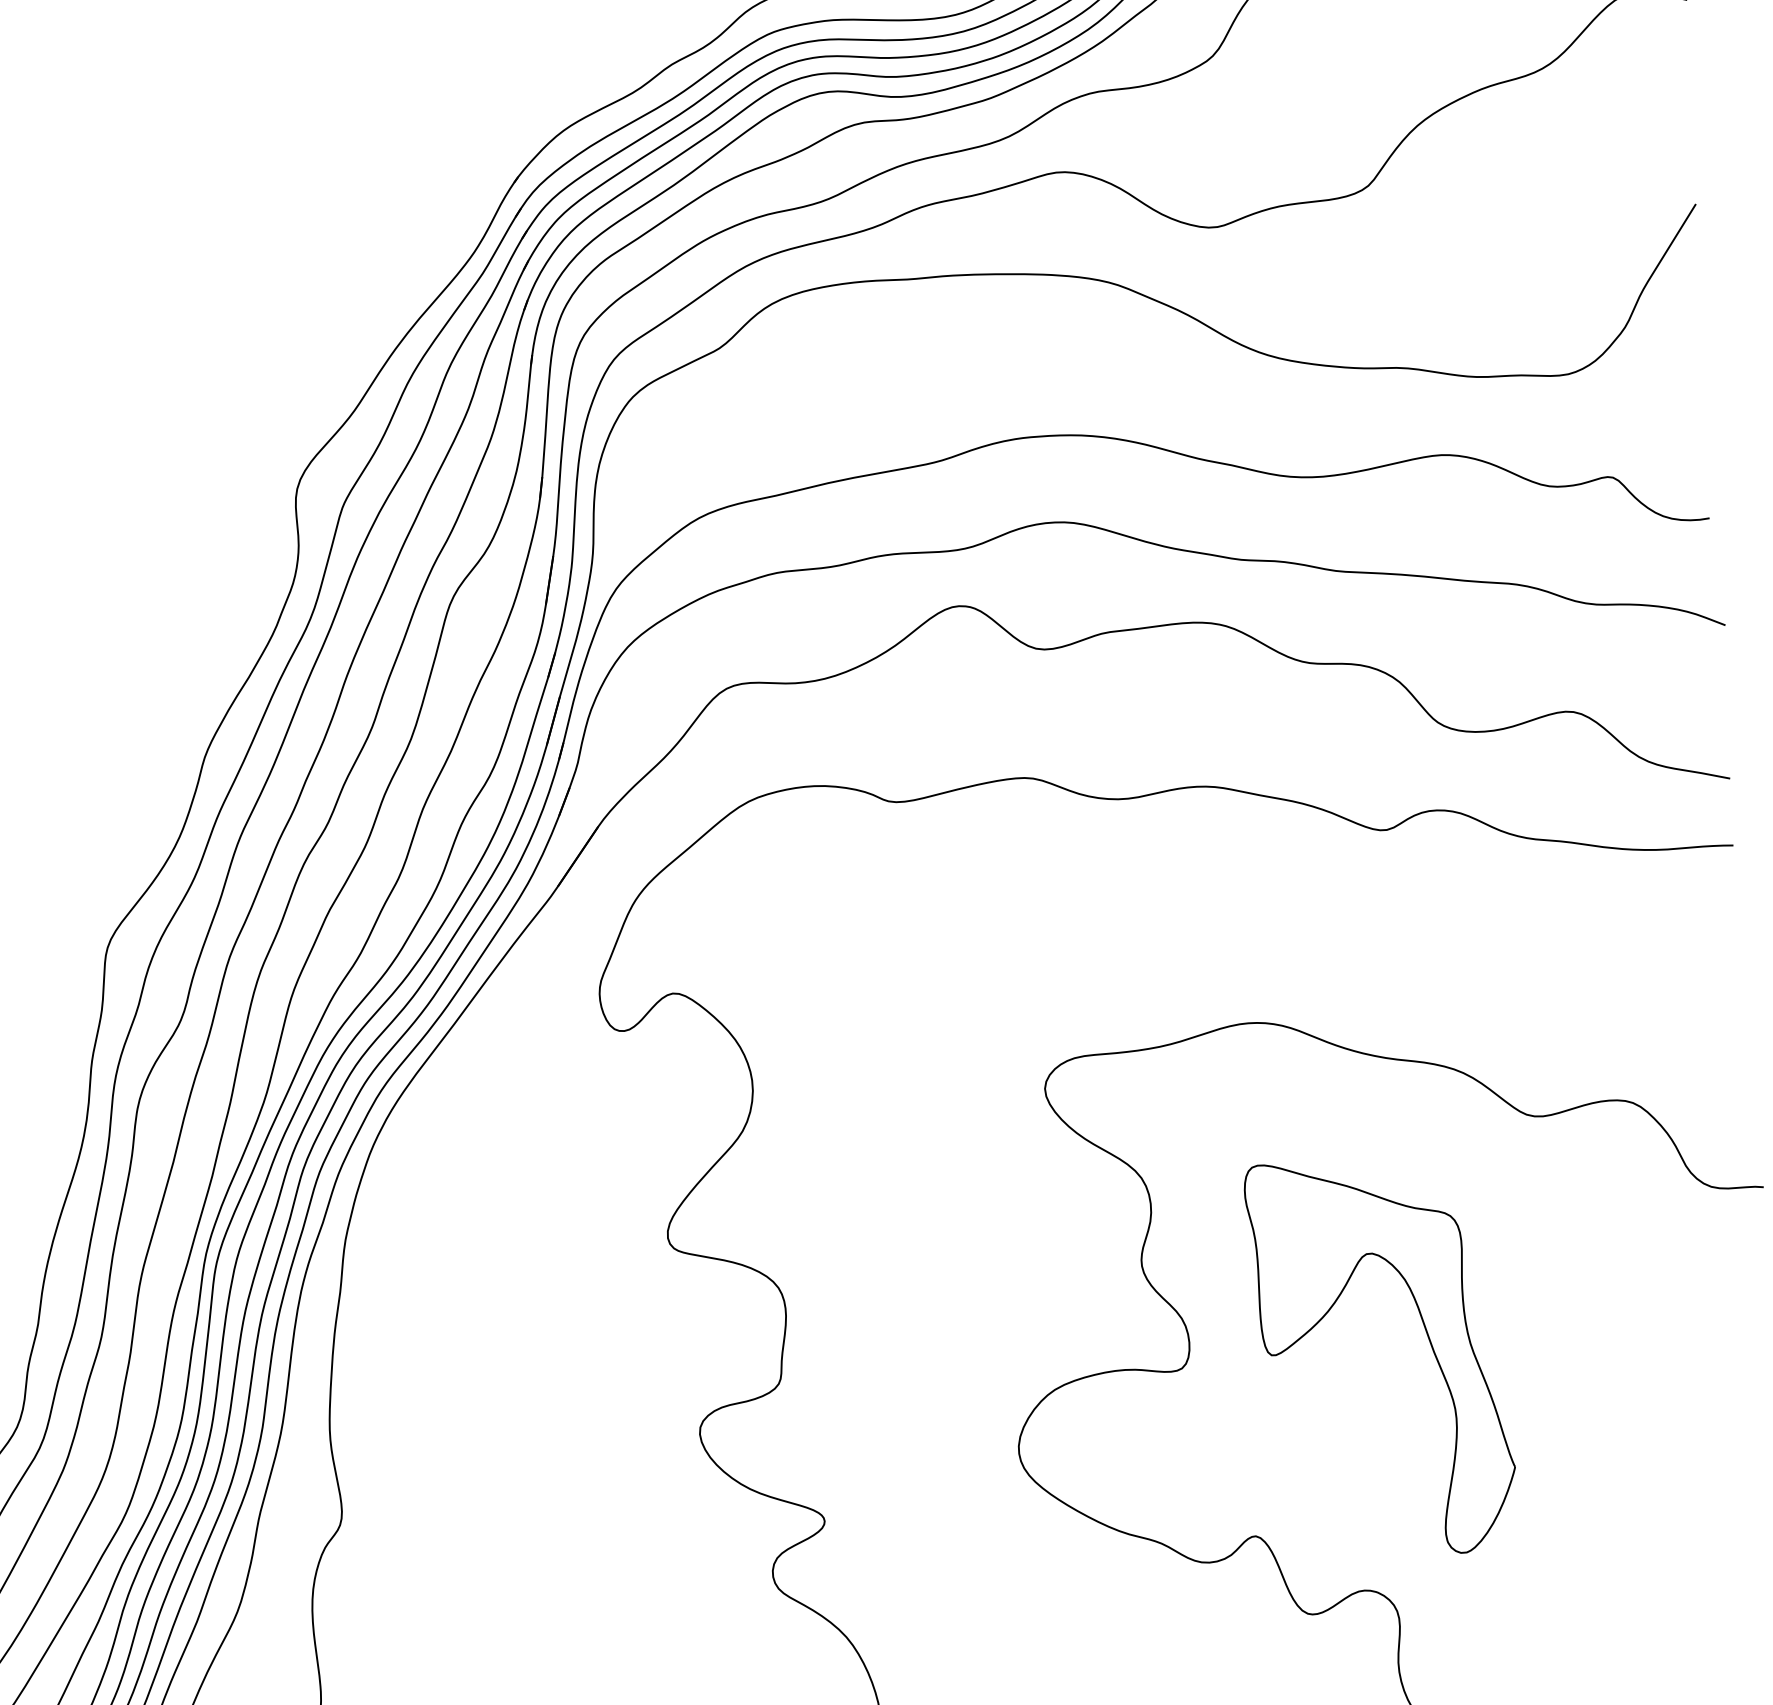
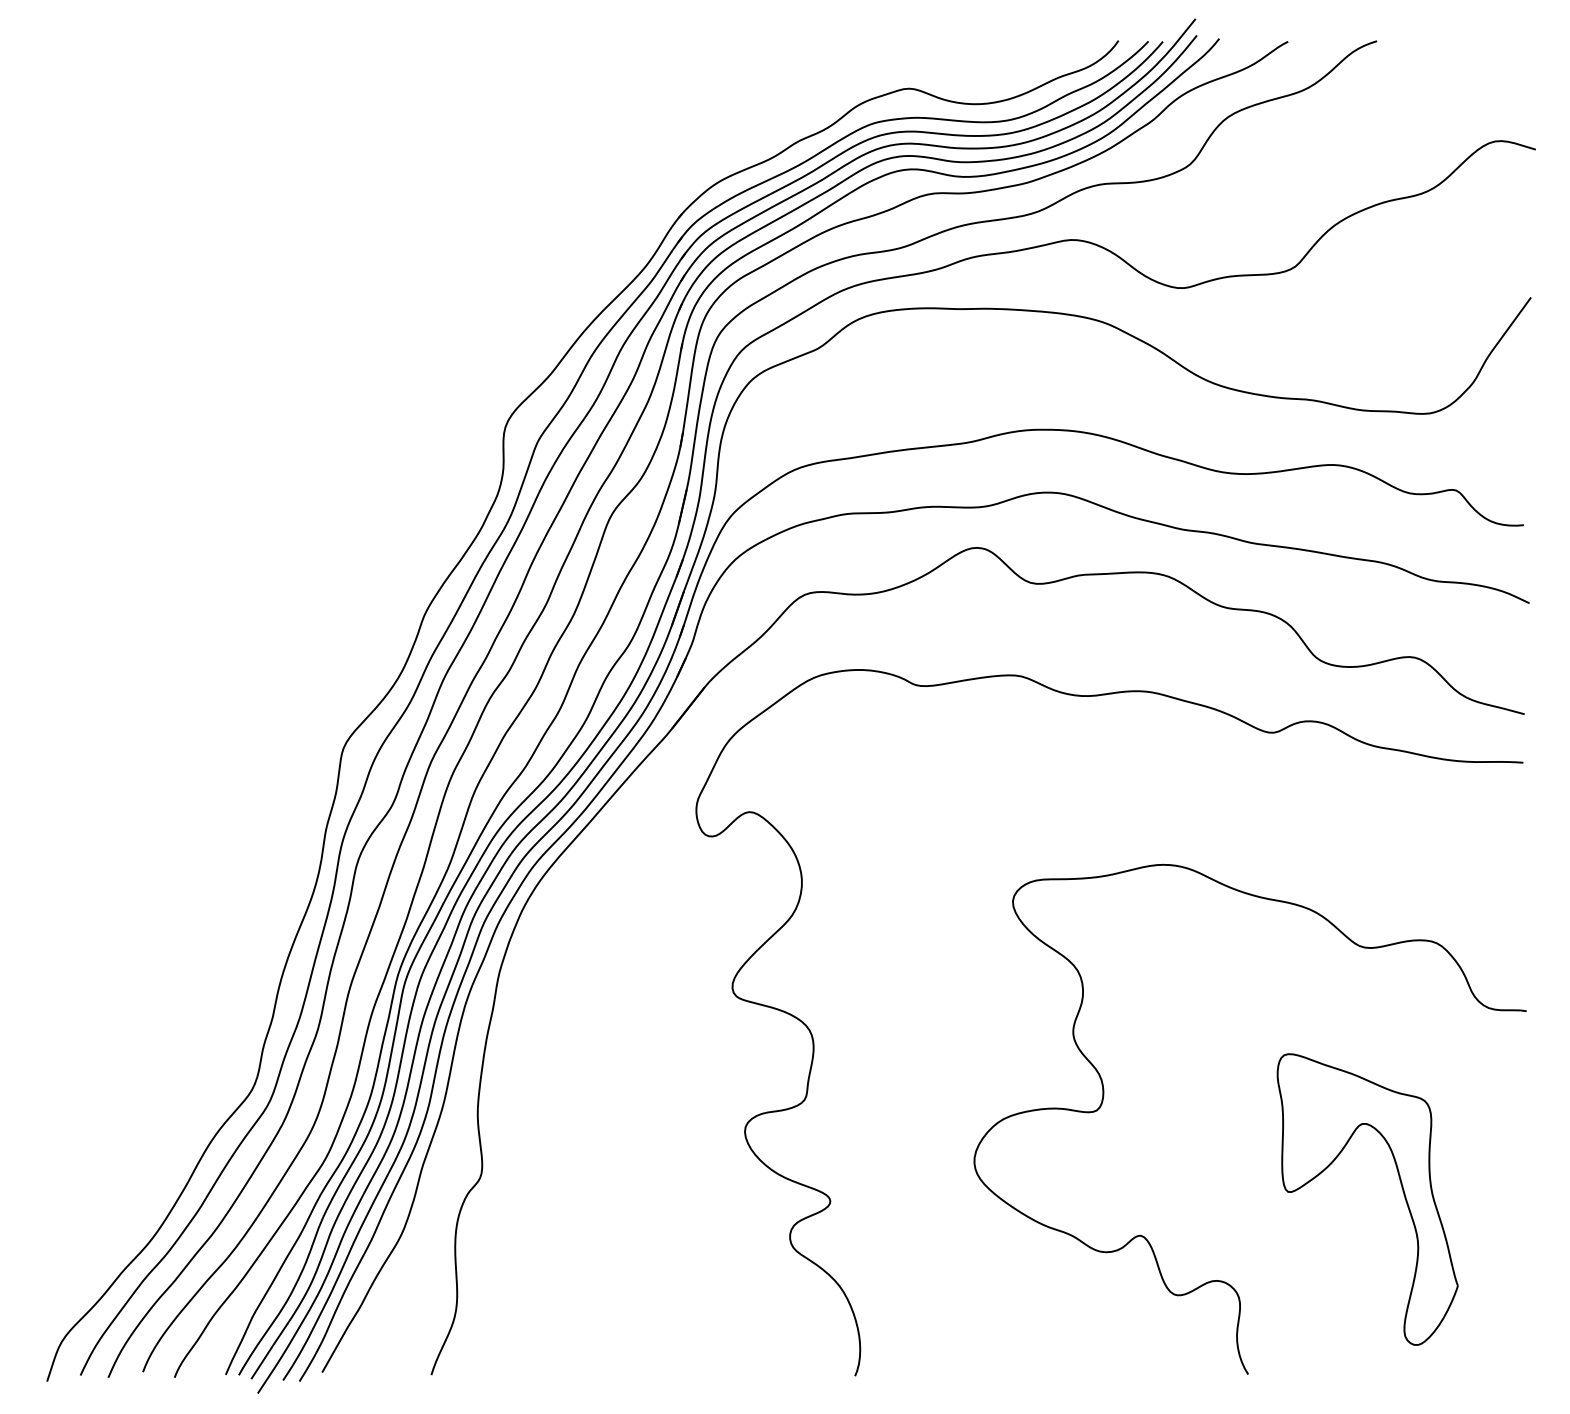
part: (1429, 1342) -> (1402, 1191), moved

